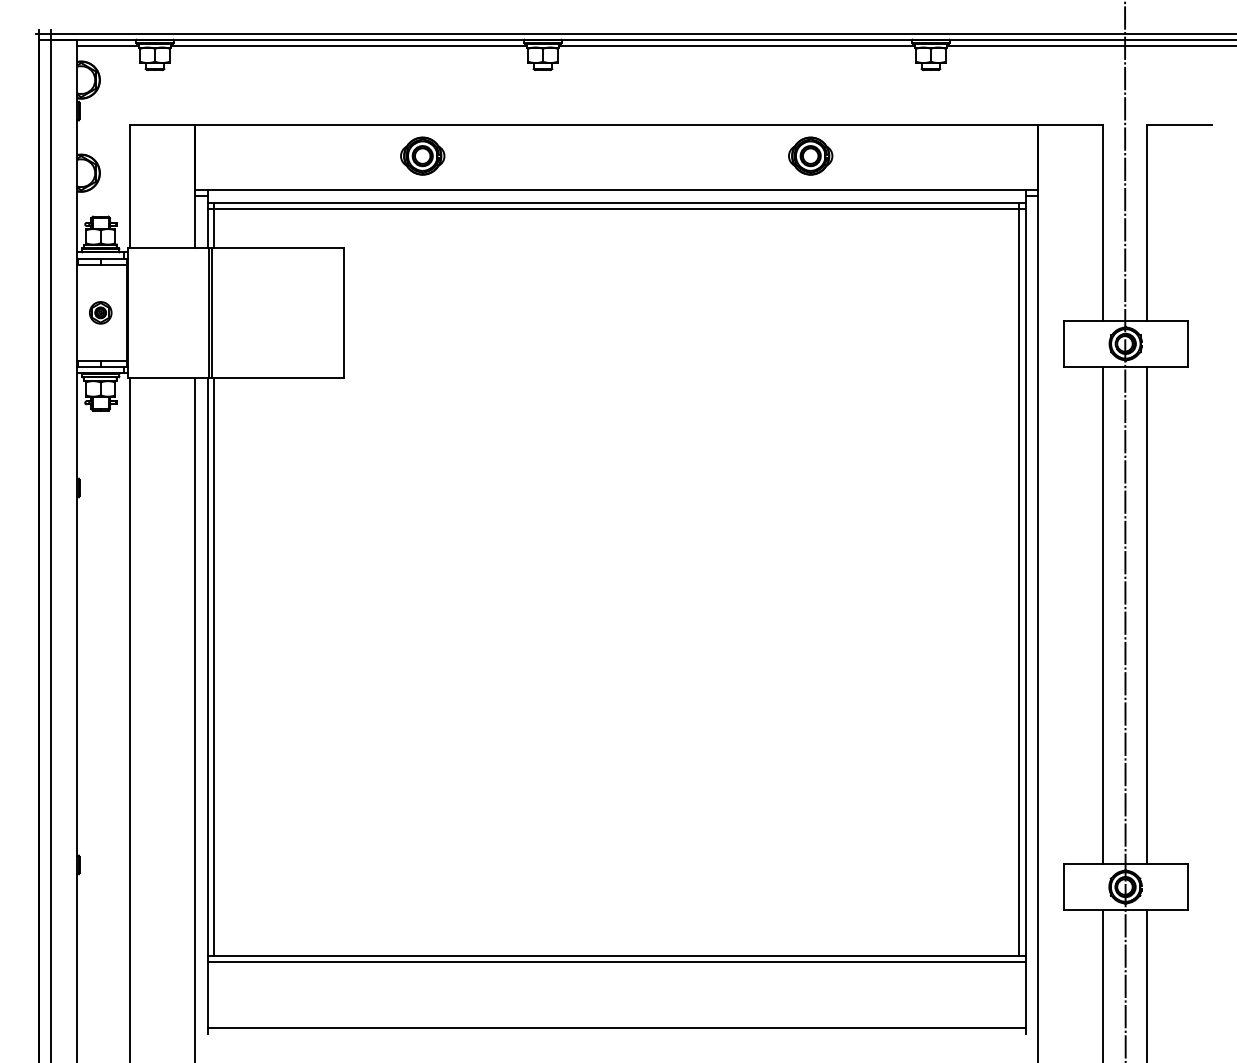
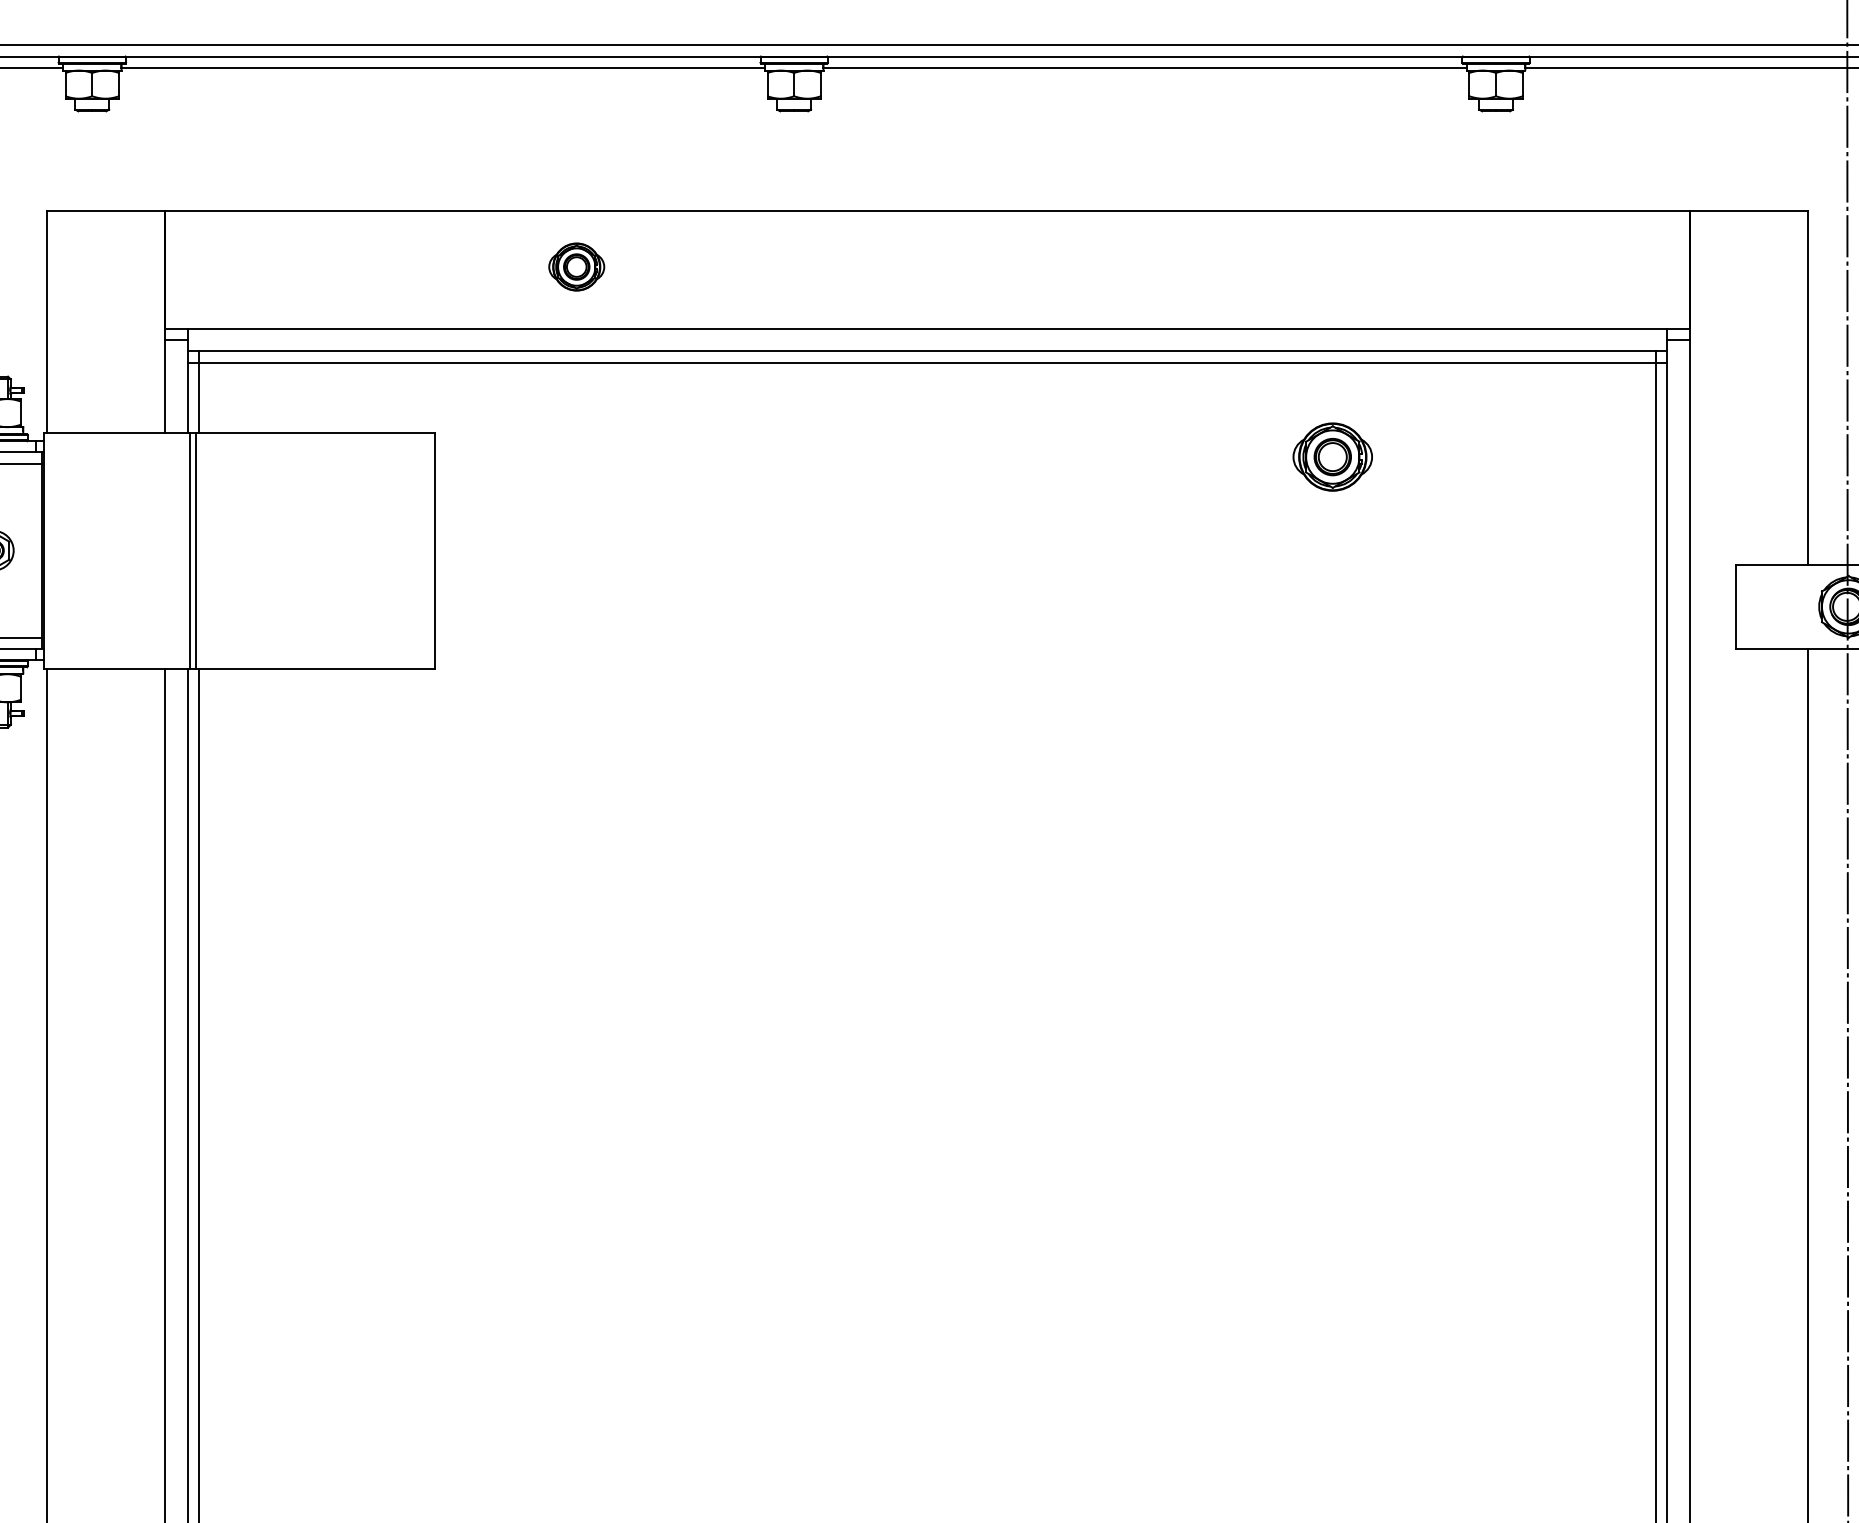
part: (422, 155) -> (576, 265), size x0.7
part: (810, 155) -> (1332, 455), moved

